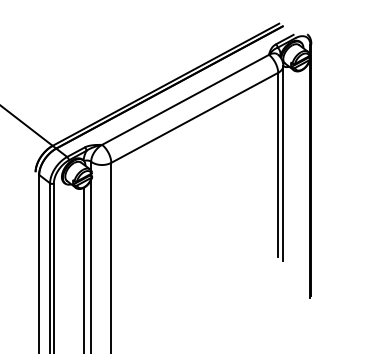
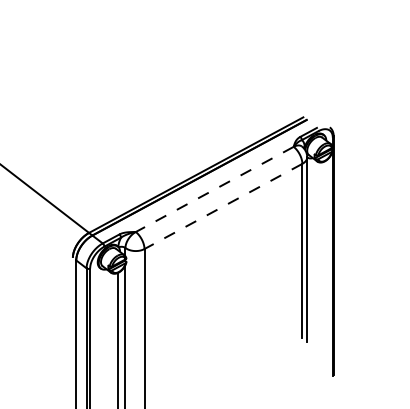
line: (185, 99) -> (214, 189), solid -> dashed
line: (194, 117) -> (223, 206), solid -> dashed

